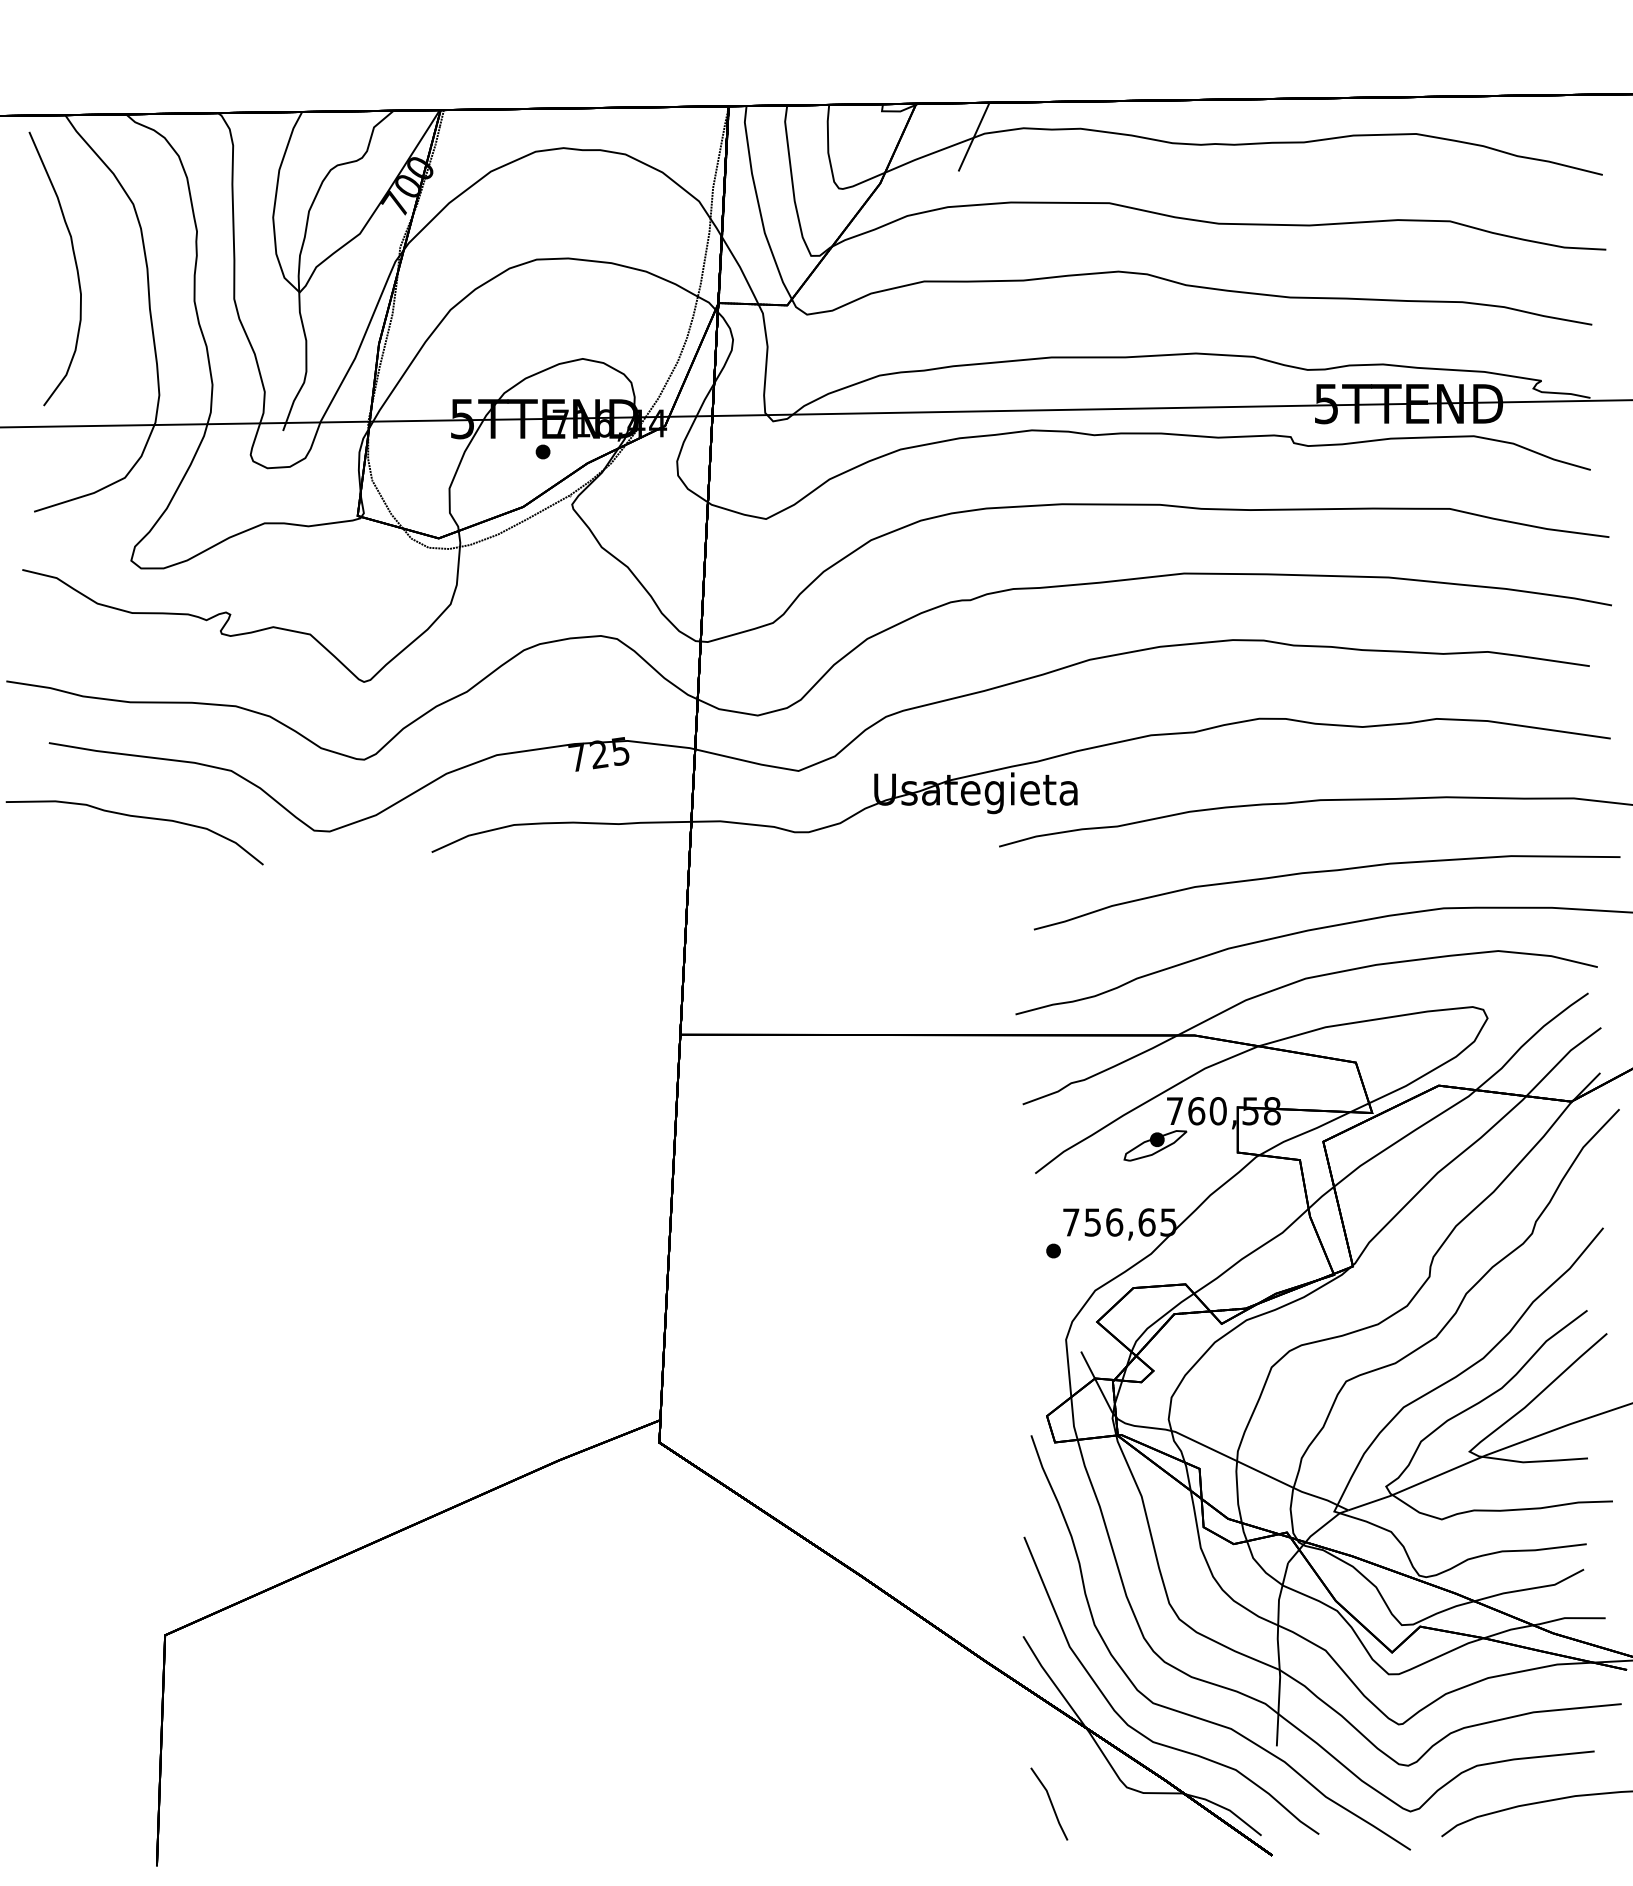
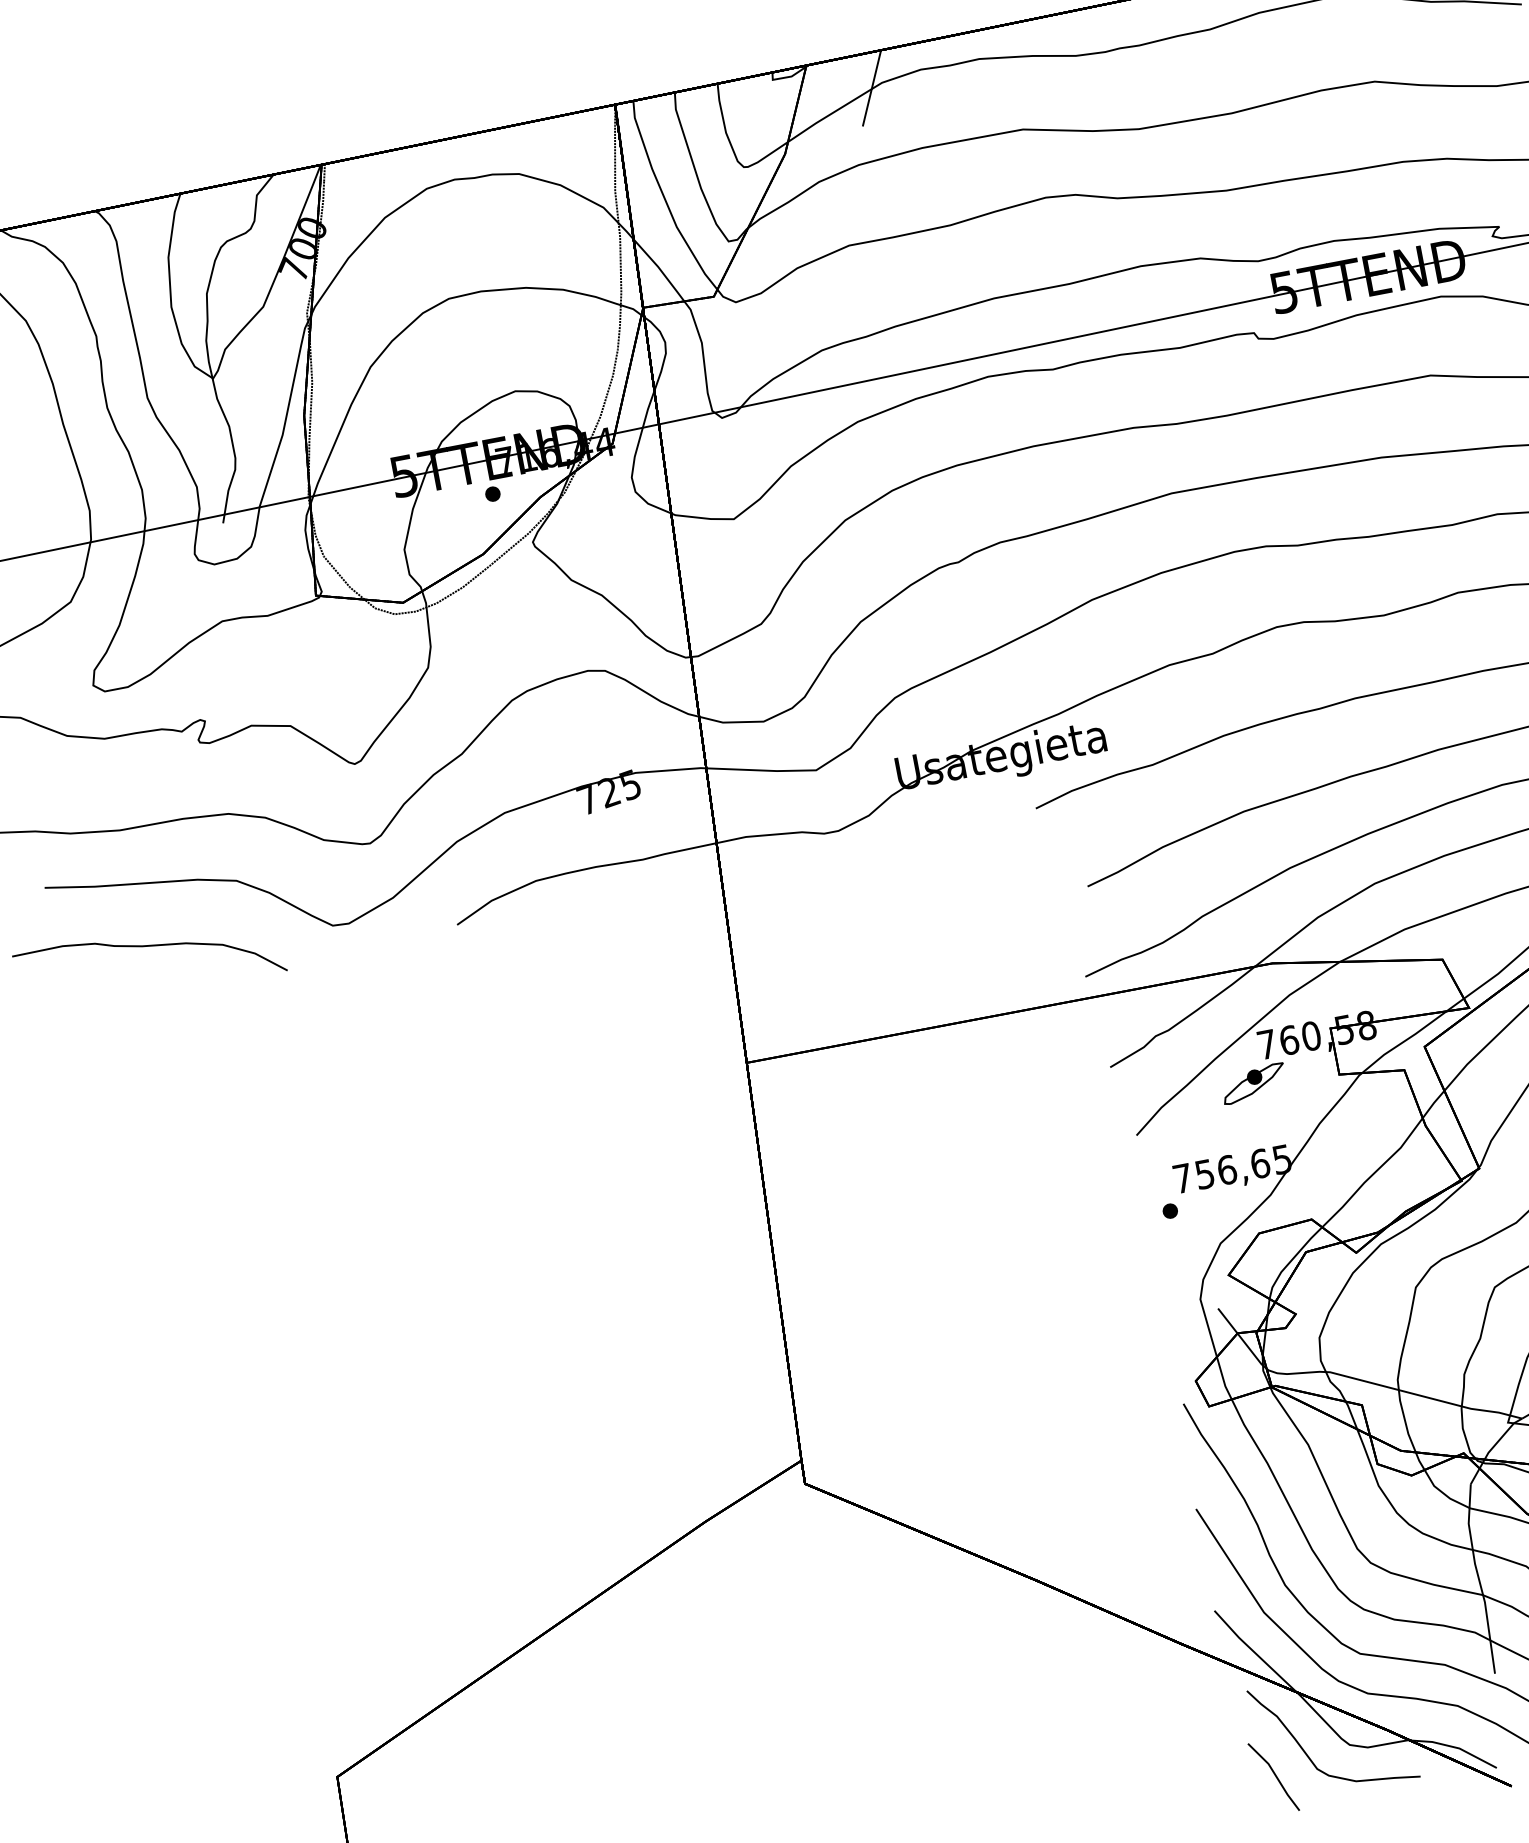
curve: (1085, 1788) -> (1307, 1754), added

